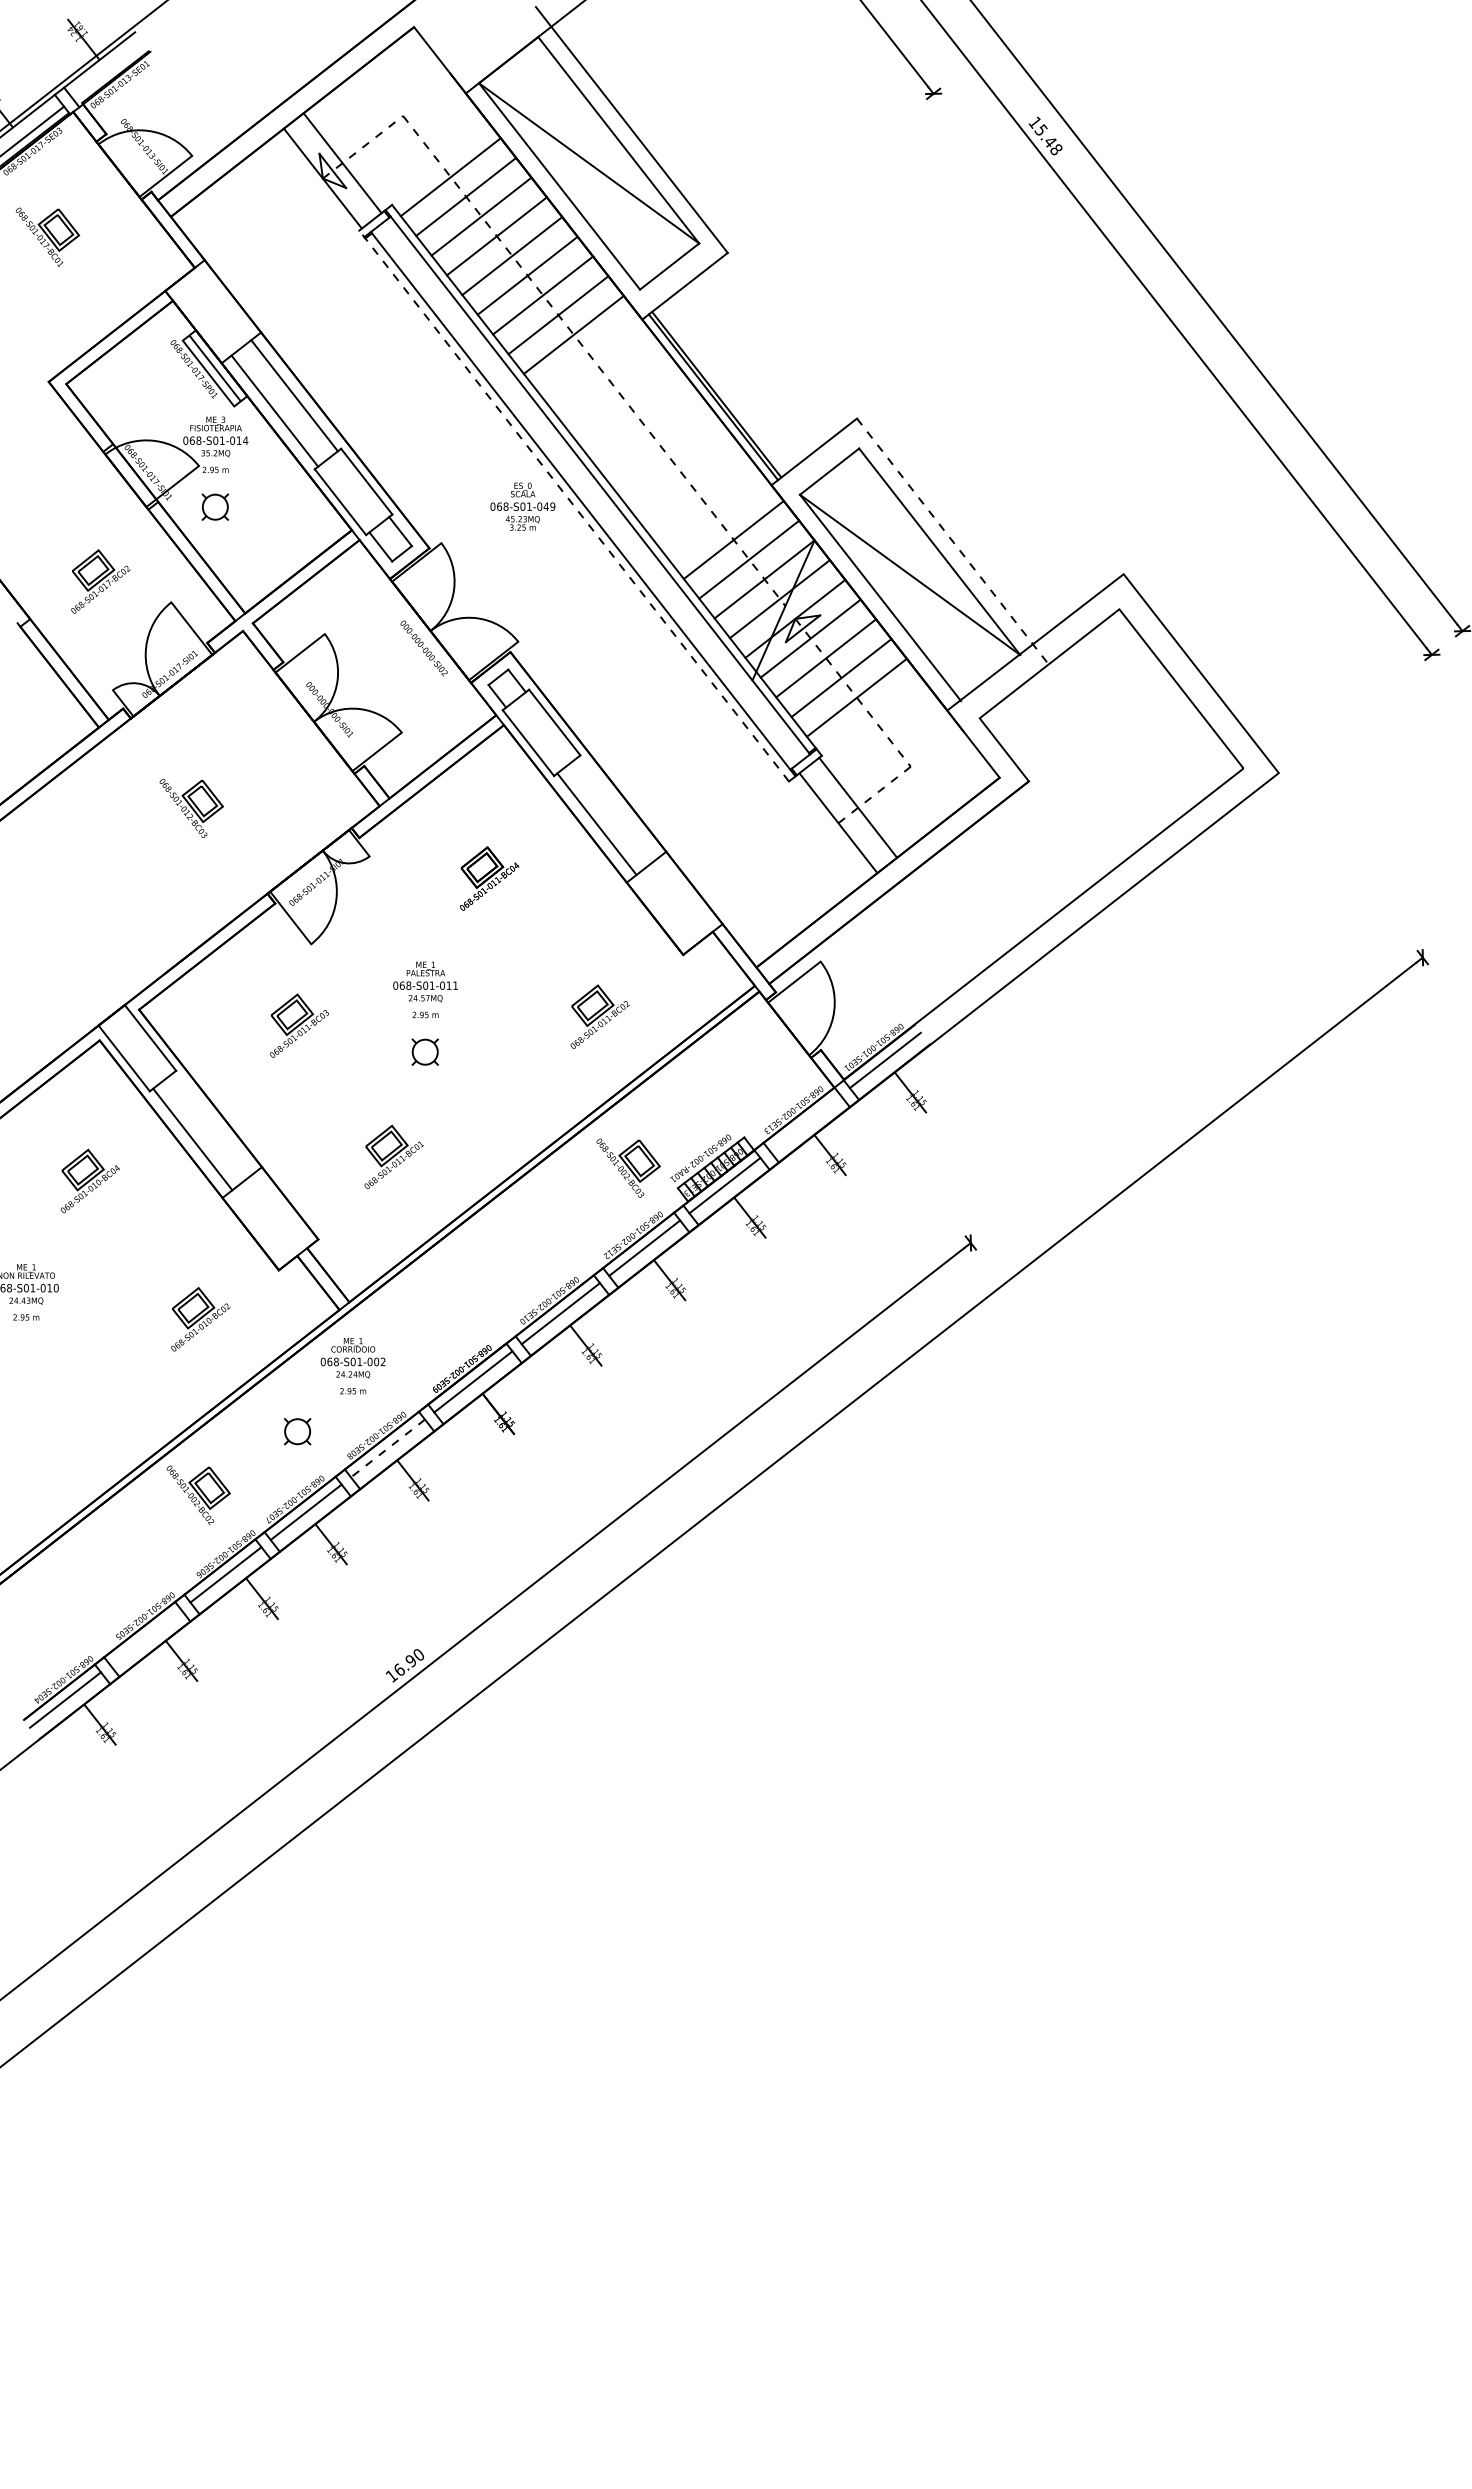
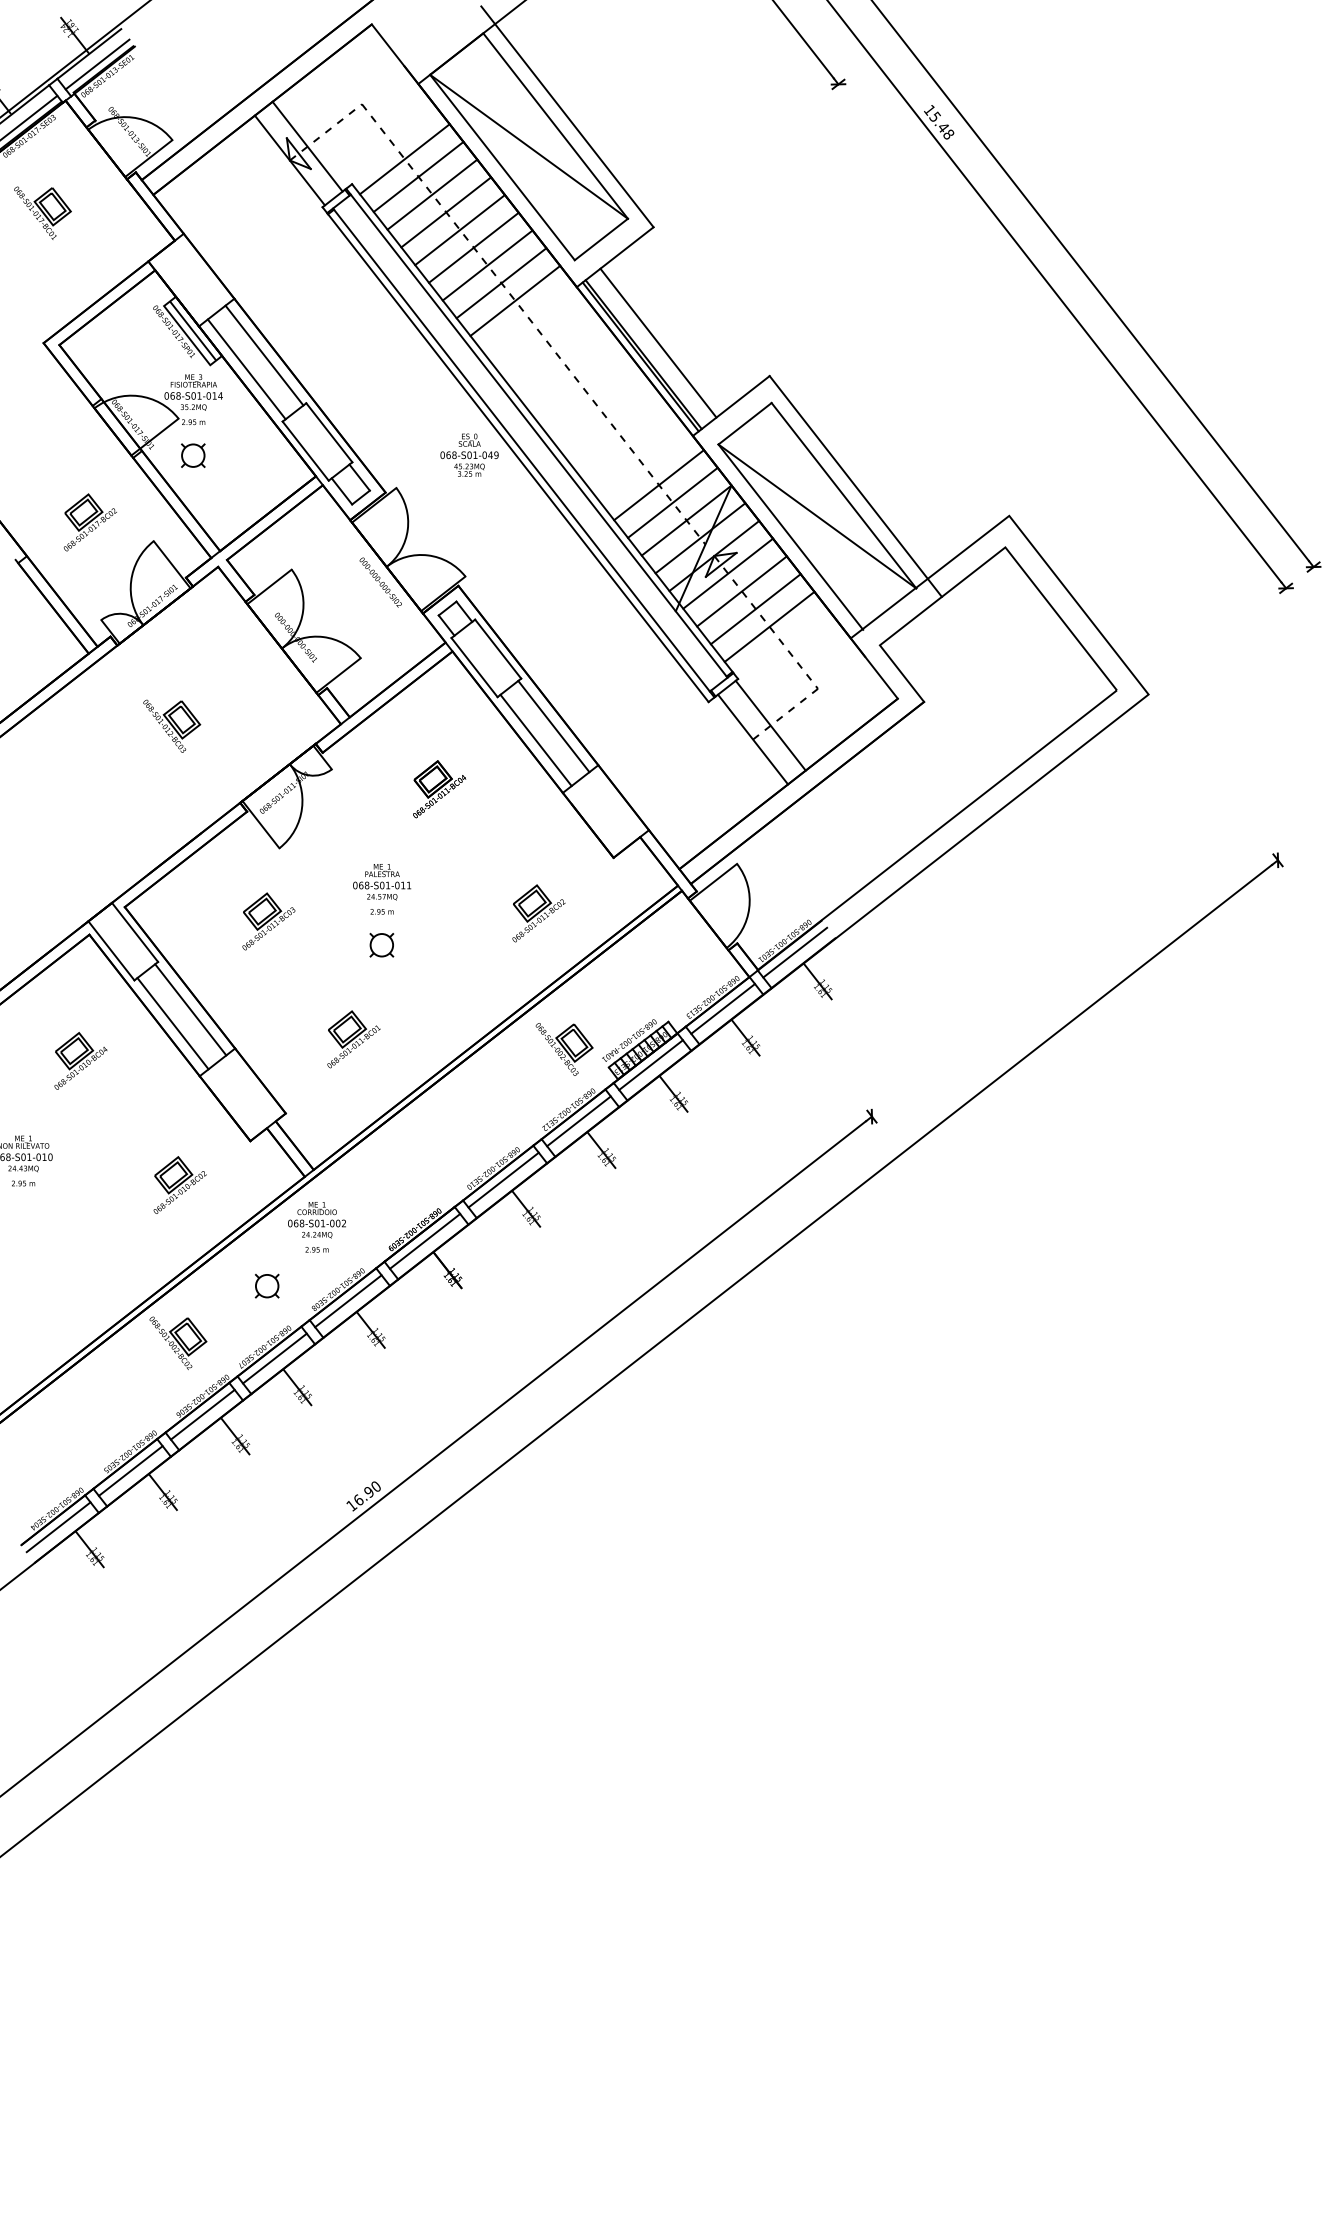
line: (108, 71) -> (97, 64), added
line: (732, 381) -> (657, 342), added
line: (573, 505) -> (515, 454), dashed -> solid
line: (952, 541) -> (855, 486), dashed -> solid
line: (616, 808) -> (553, 726), added
line: (804, 1122) -> (722, 1008), added
line: (212, 1123) -> (190, 1009), added
line: (387, 1448) -> (347, 1301), dashed -> solid
line: (145, 1637) -> (130, 1471), added

